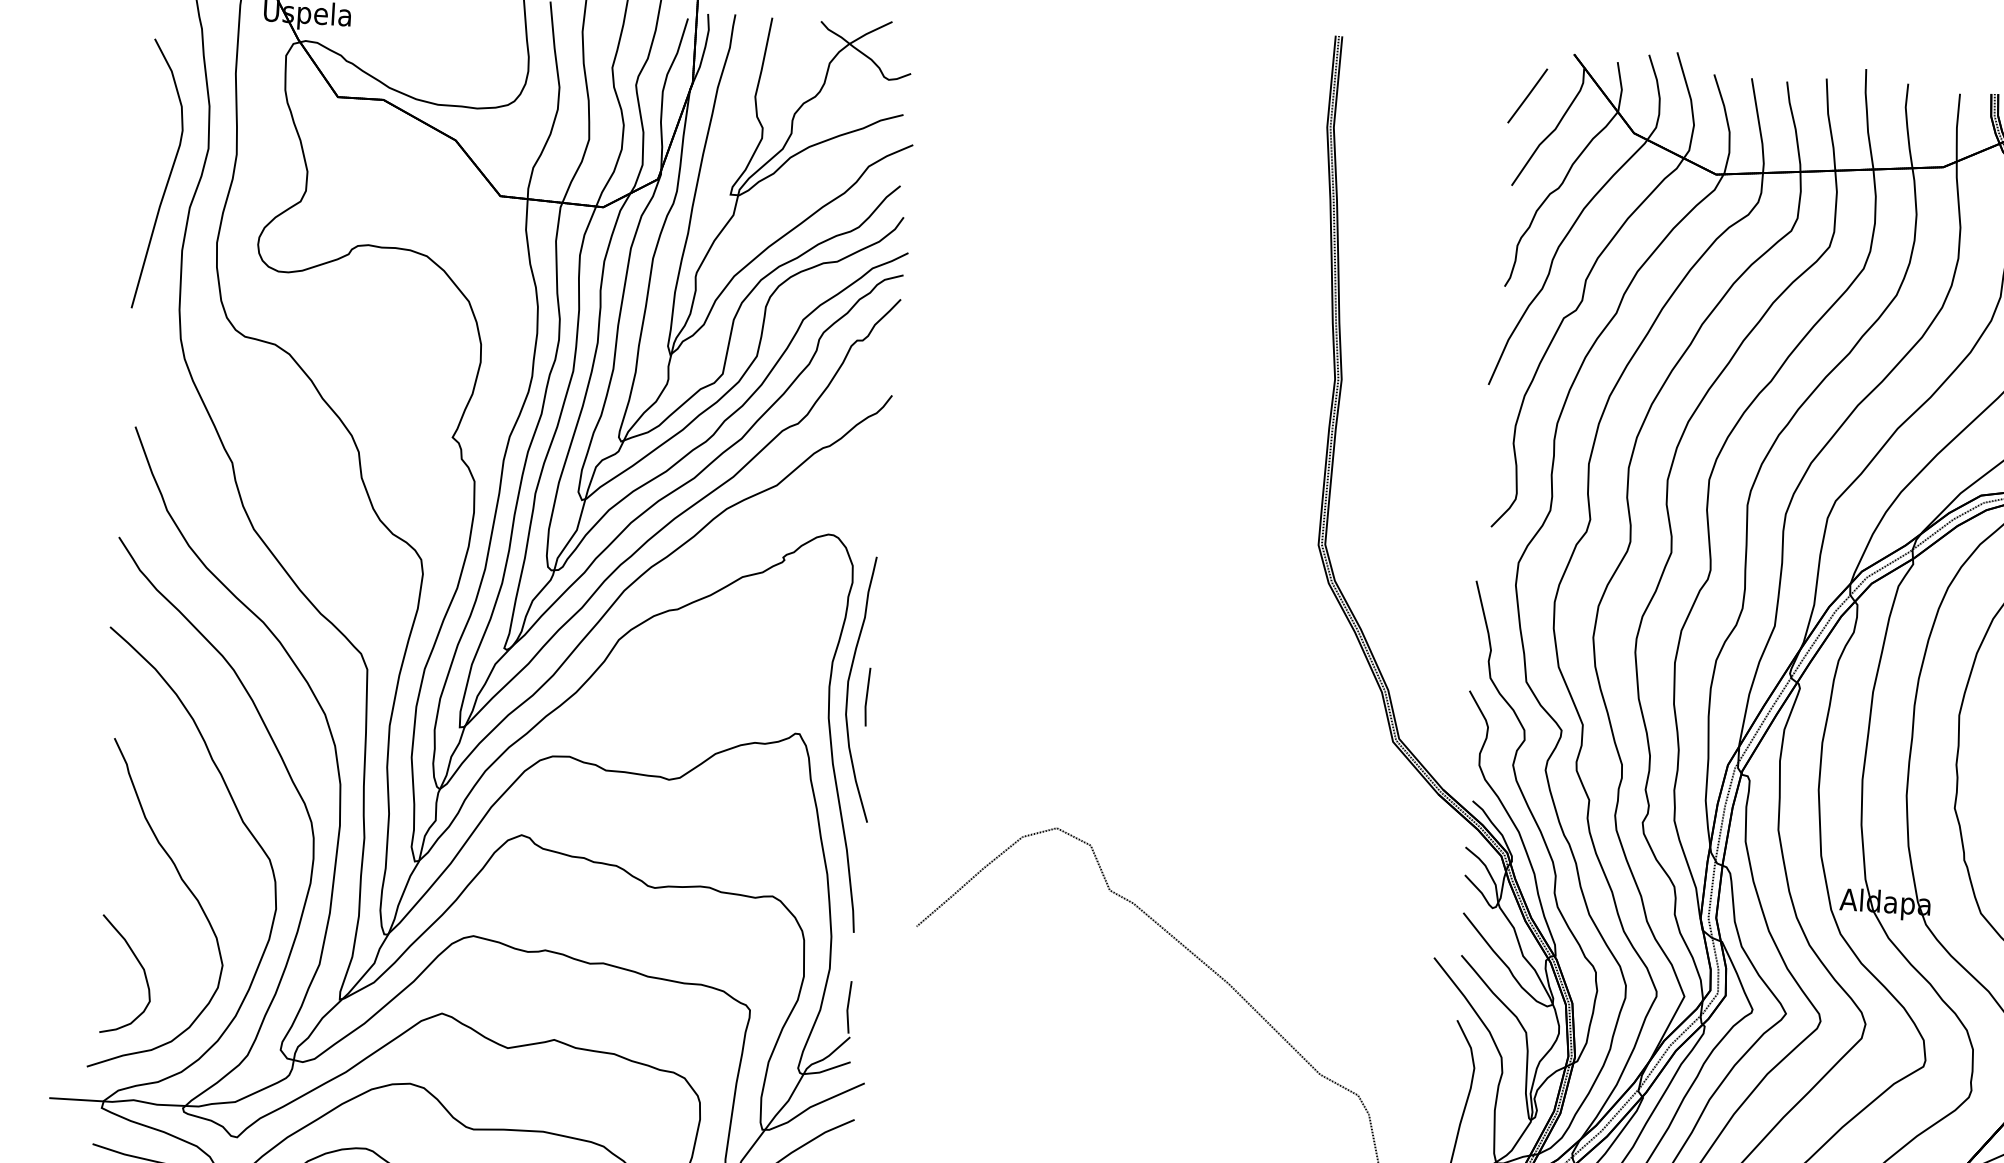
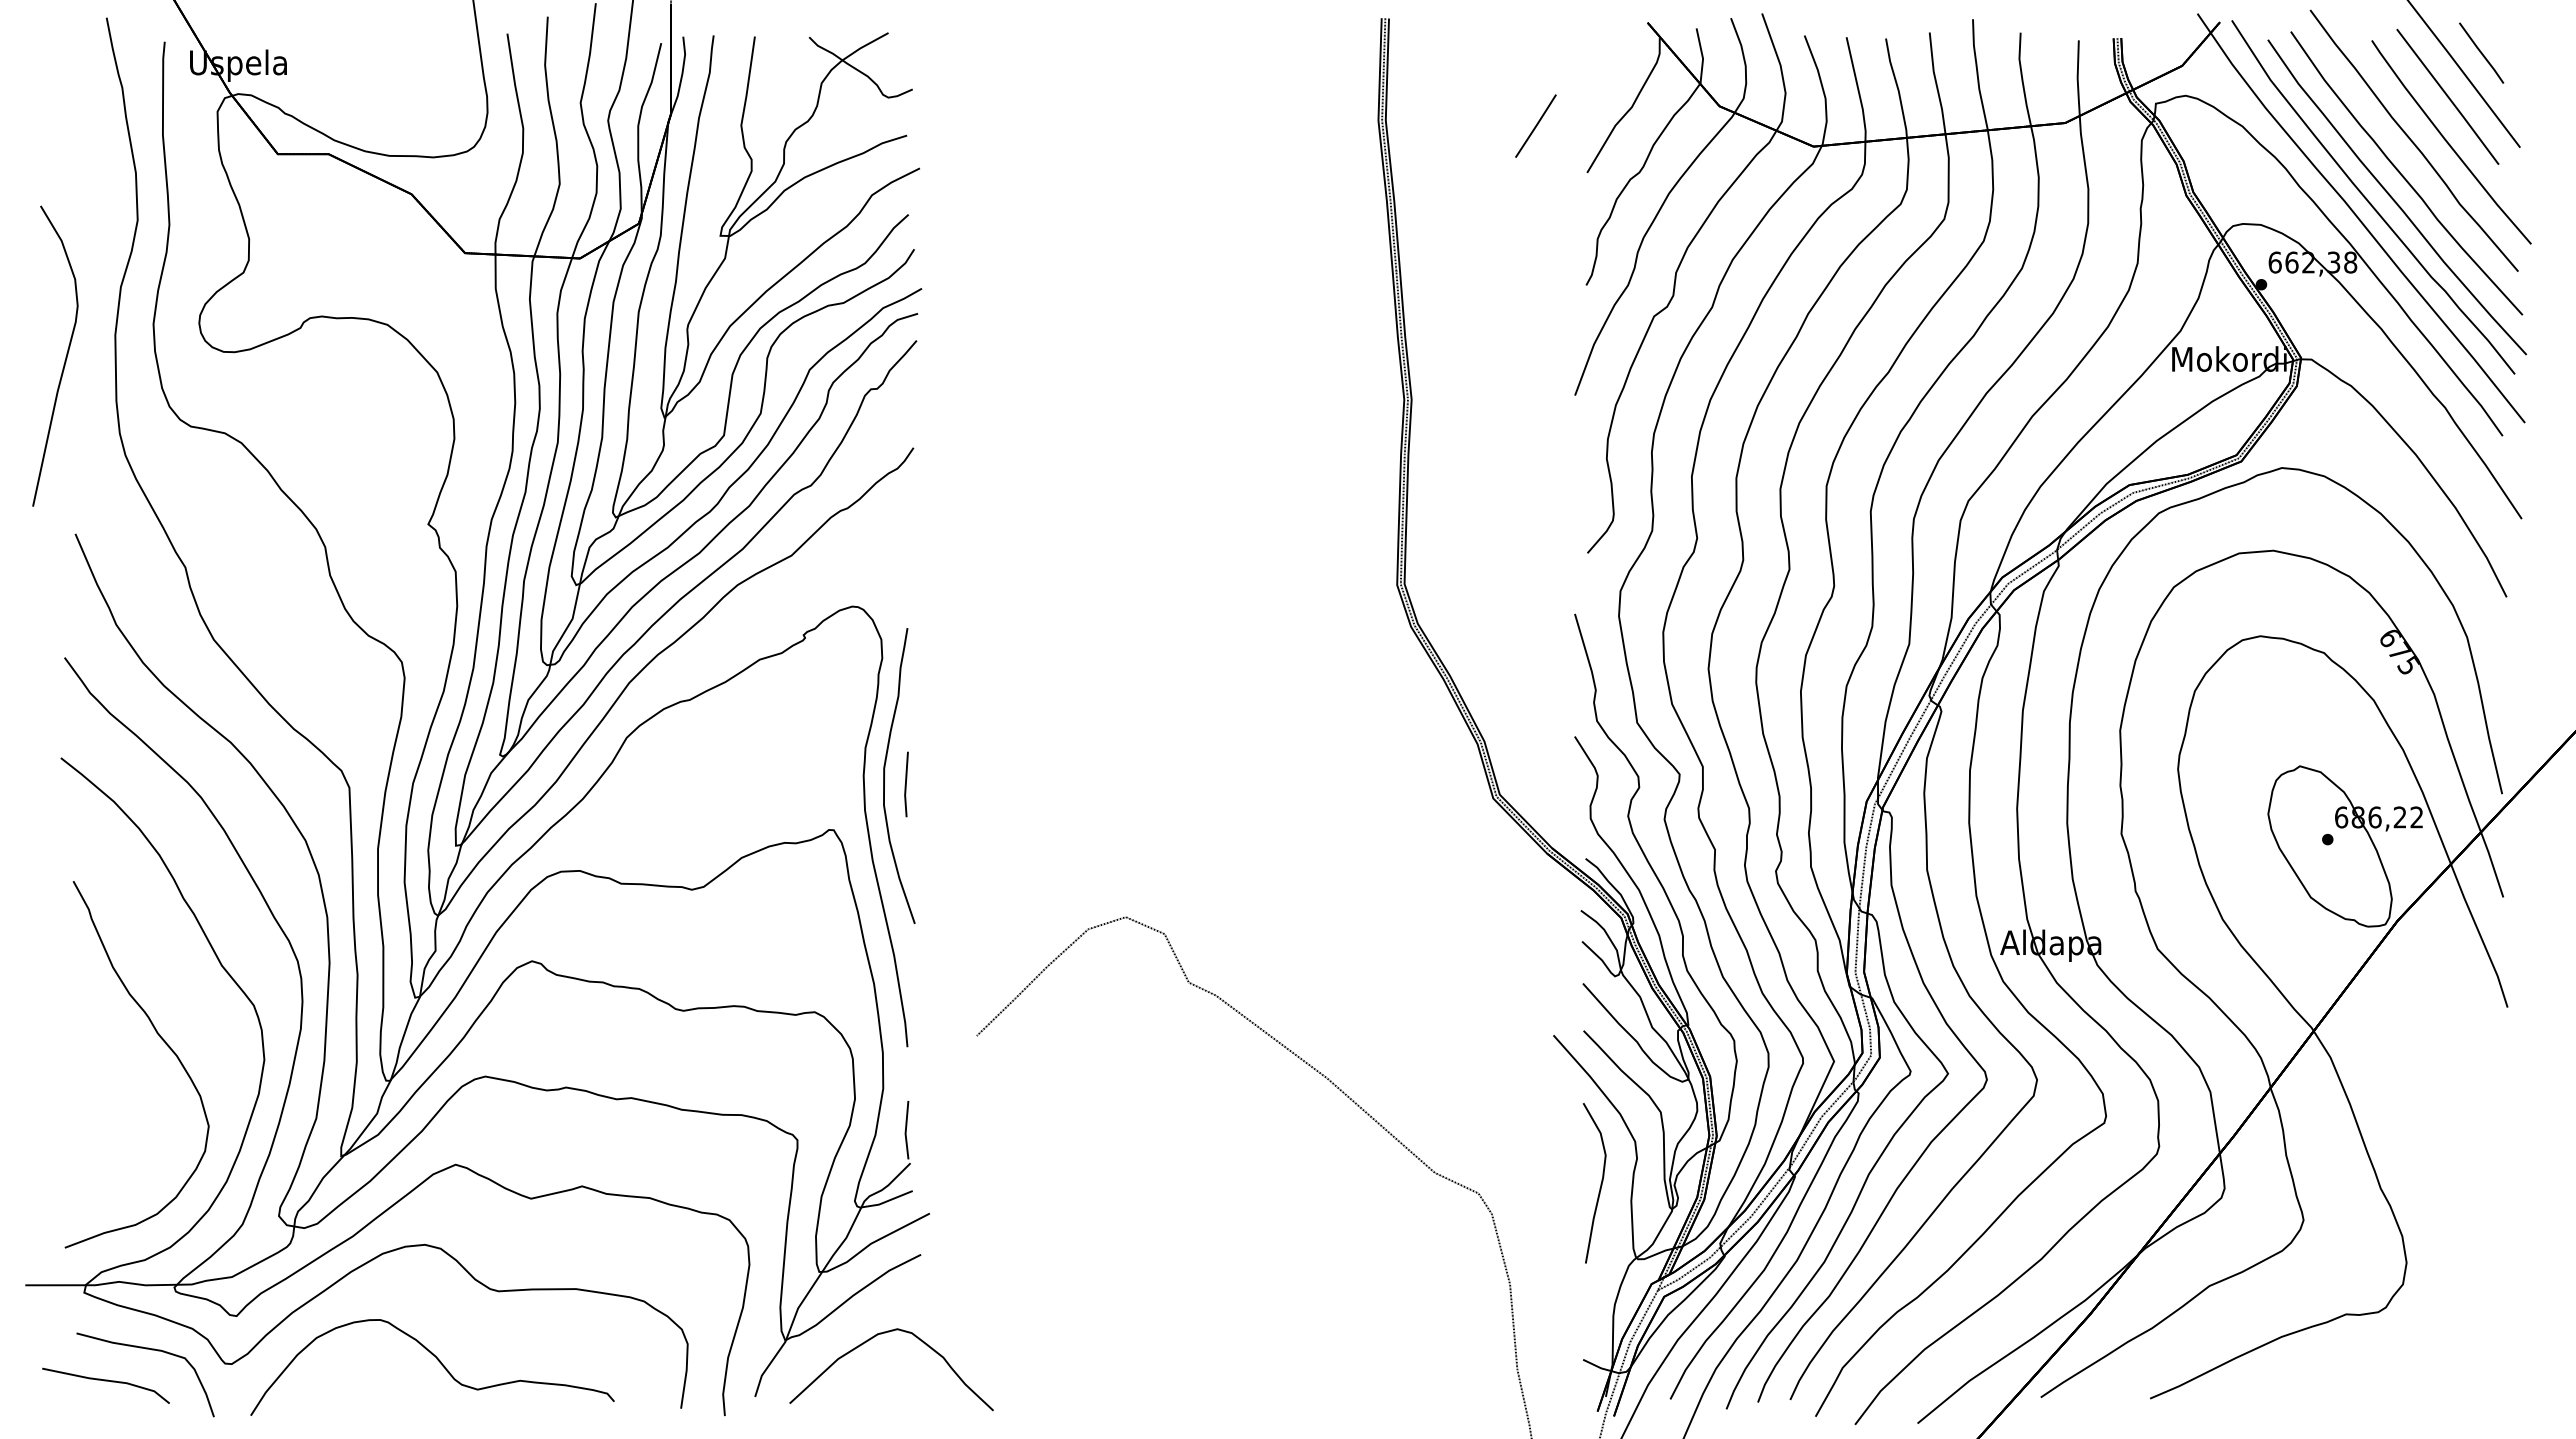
line: (1527, 95) -> (1535, 125), moved
curve: (168, 175) -> (65, 356), moved
curve: (140, 966) -> (117, 1132), removed

